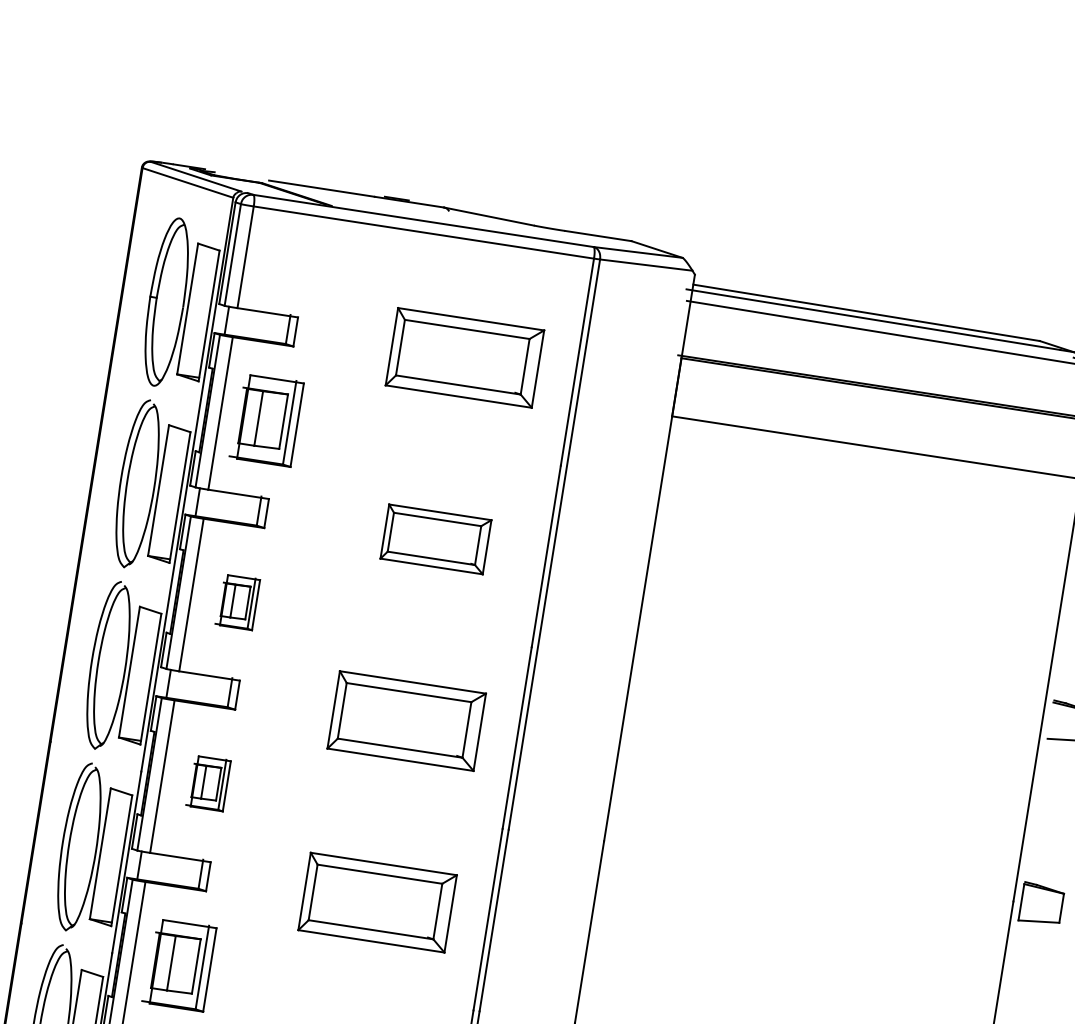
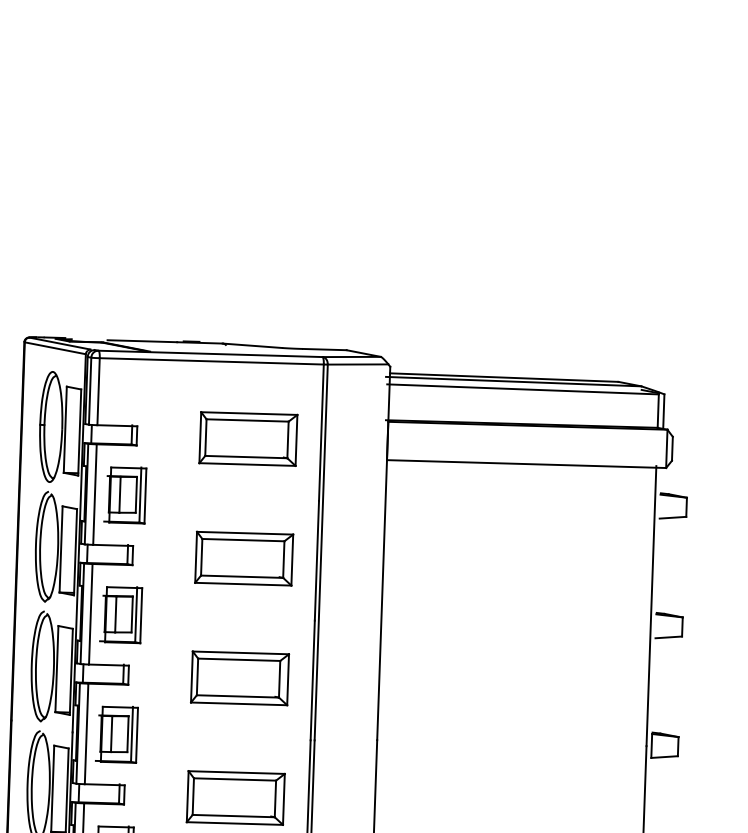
part: (436, 539) -> (244, 558), size x1.43
part: (238, 602) -> (121, 615), size x1.67
part: (207, 783) -> (116, 734), size x1.67

